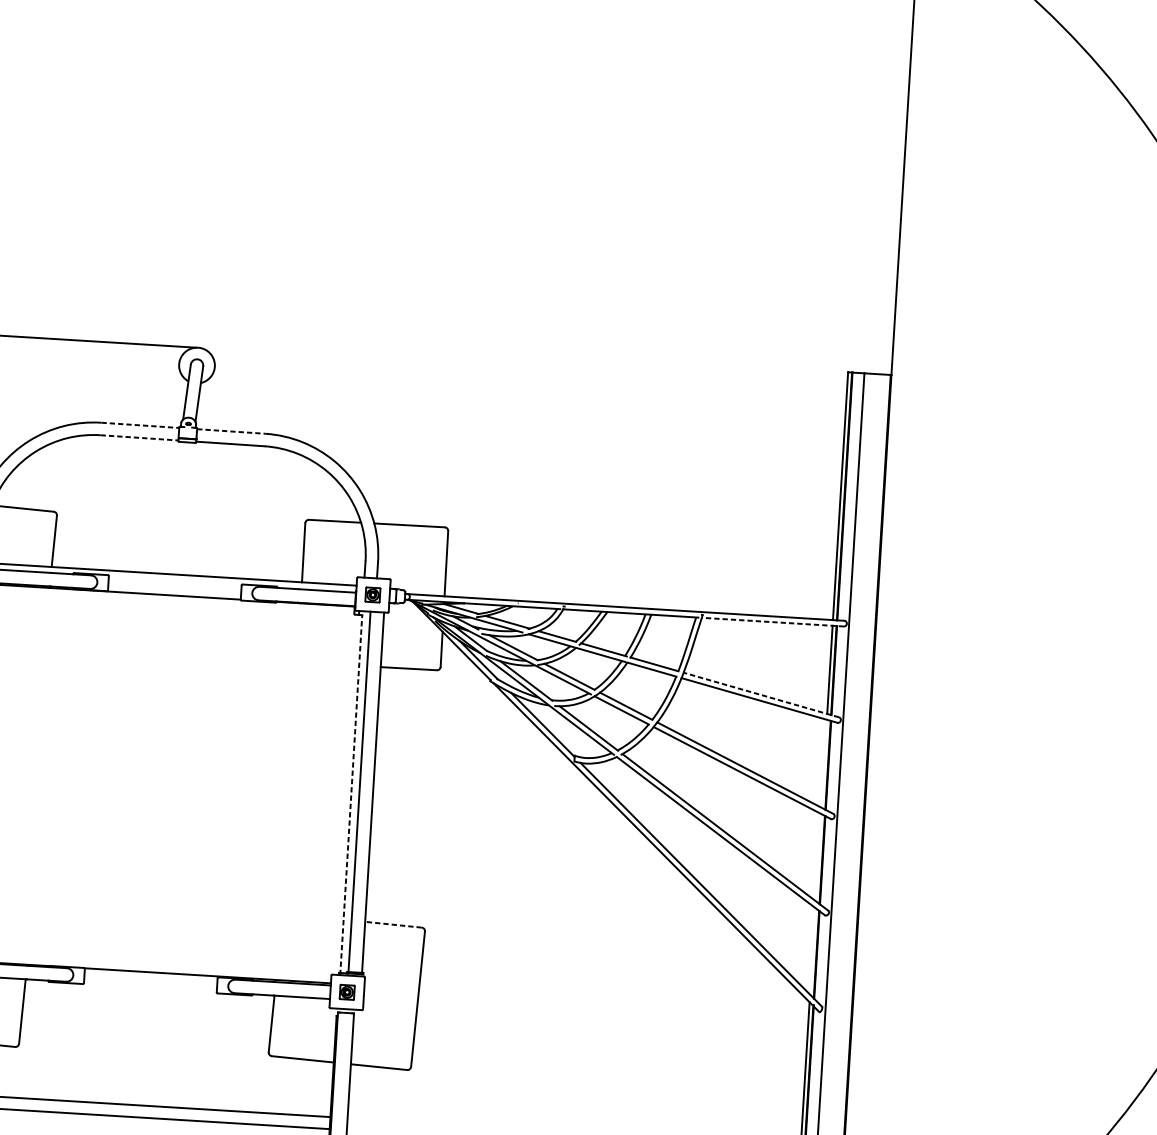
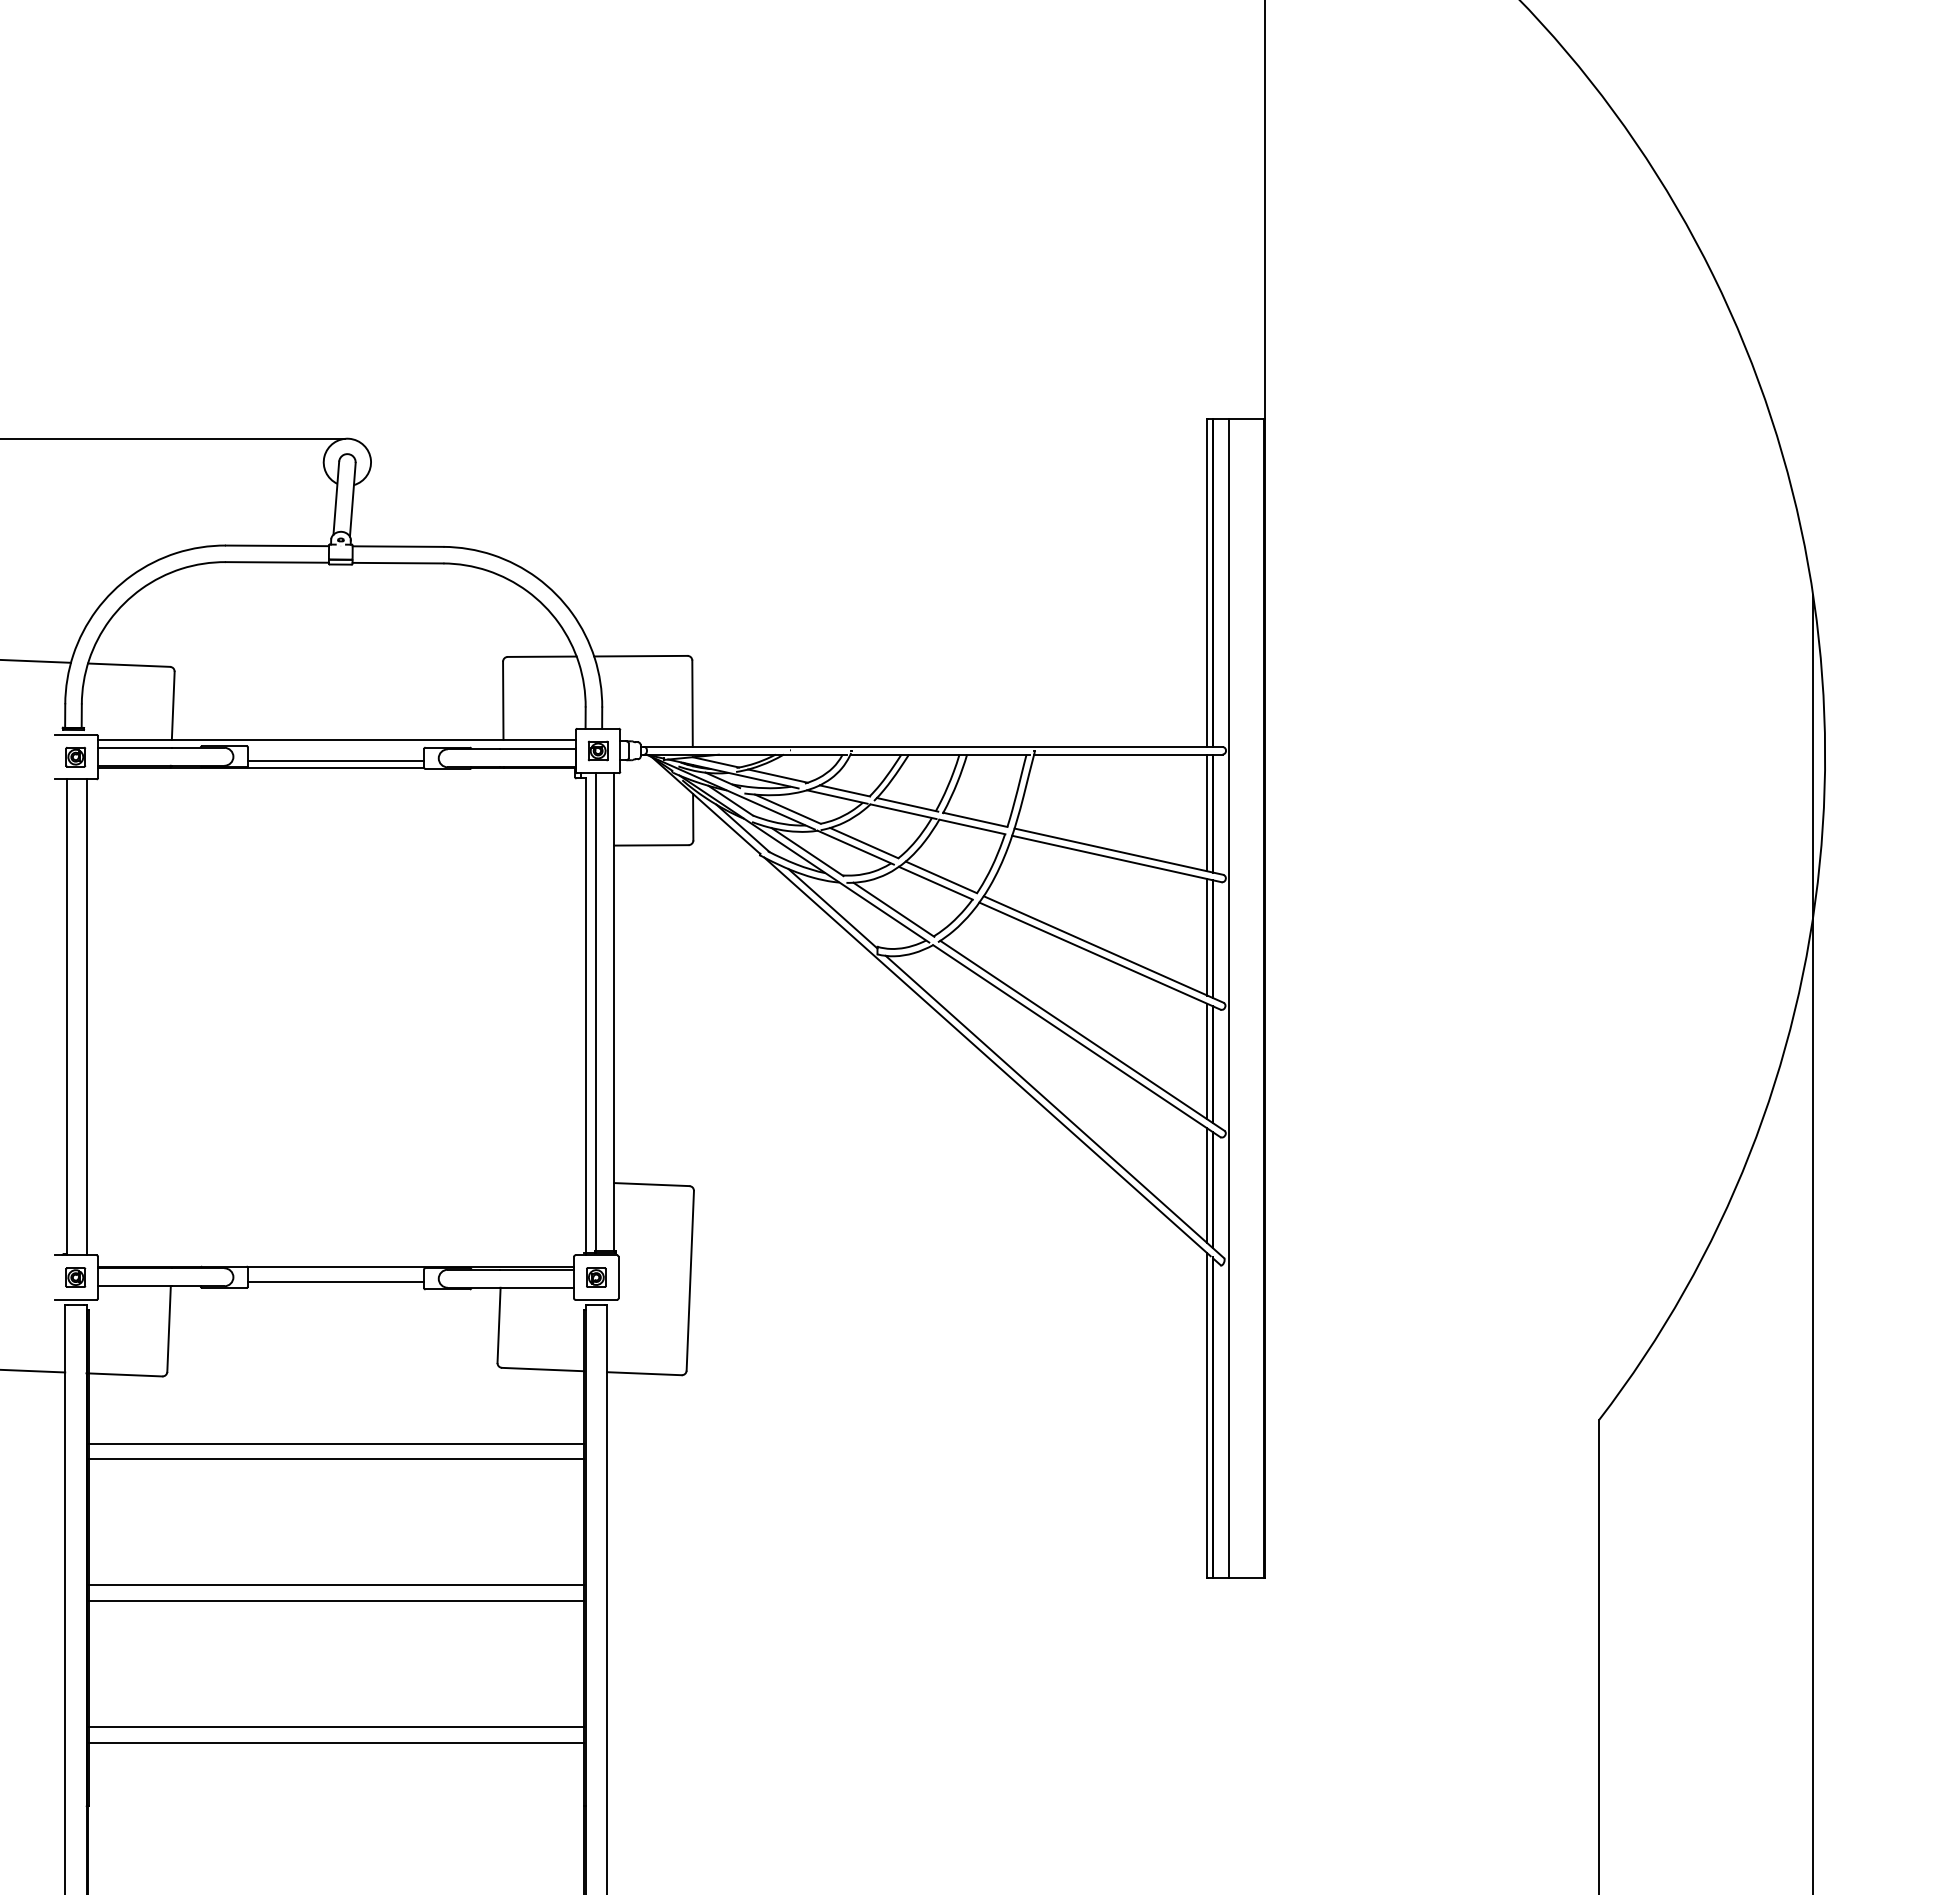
line: (140, 425) -> (277, 545), dashed -> solid
line: (231, 431) -> (398, 546), dashed -> solid
line: (139, 437) -> (277, 562), dashed -> solid
line: (174, 590) -> (336, 761), added
line: (772, 622) -> (1127, 754), dashed -> solid
line: (761, 694) -> (1118, 851), dashed -> solid
line: (824, 763) -> (1207, 937), added
line: (351, 794) -> (585, 1016), dashed -> solid
line: (818, 857) -> (1207, 1061), added
line: (393, 924) -> (651, 1184), dashed -> solid
line: (812, 951) -> (1207, 1185), added
line: (150, 983) -> (336, 1281), added

